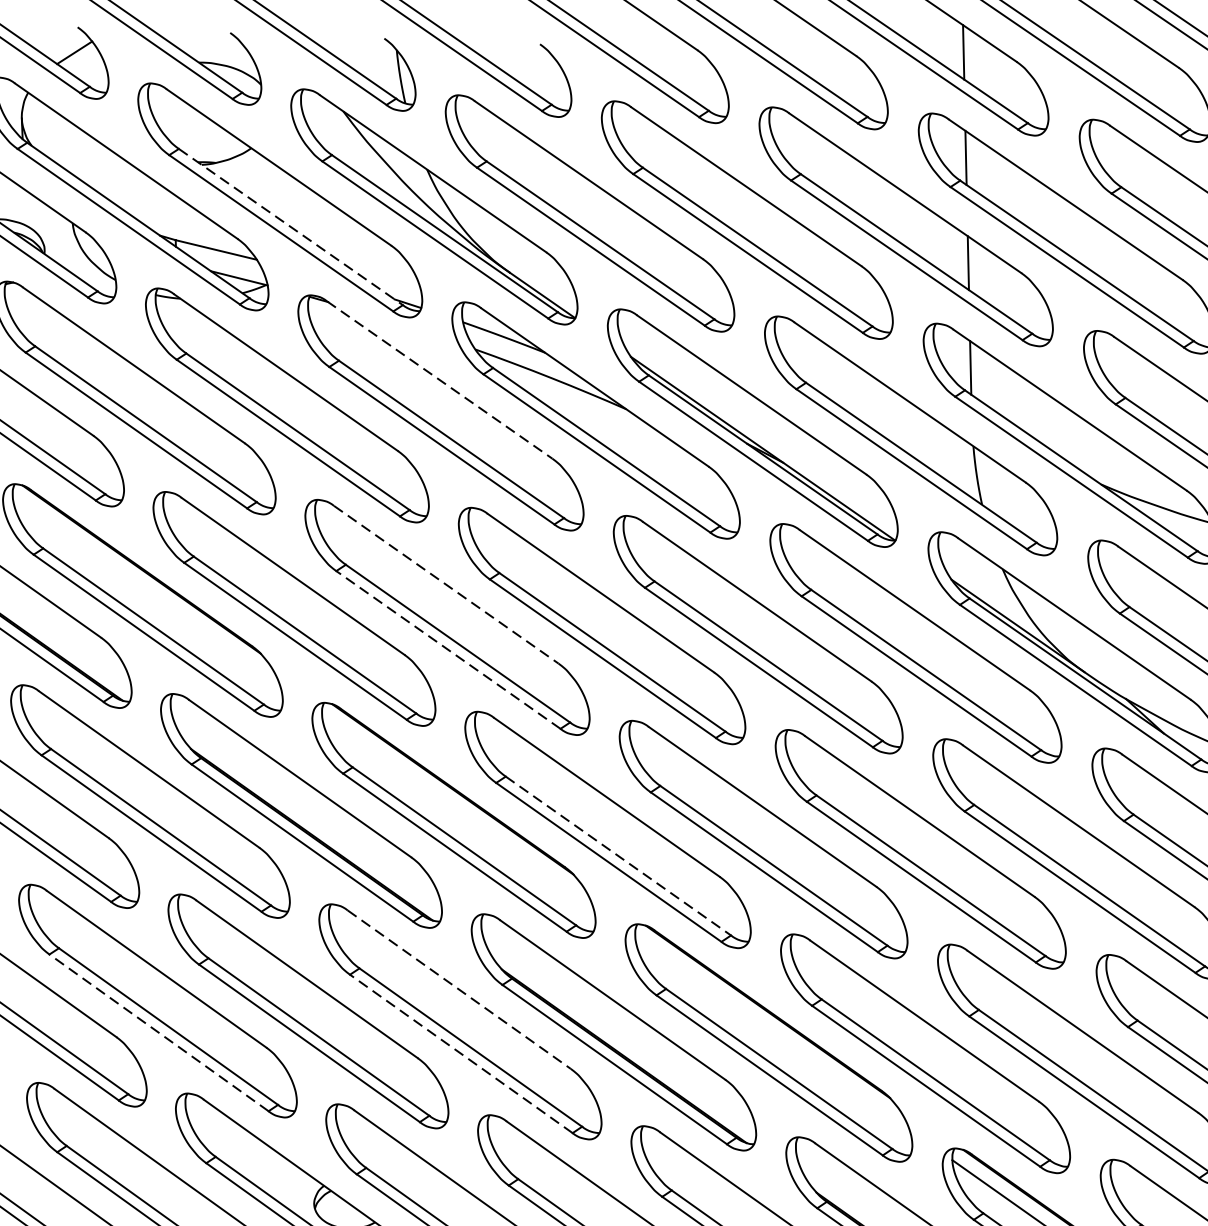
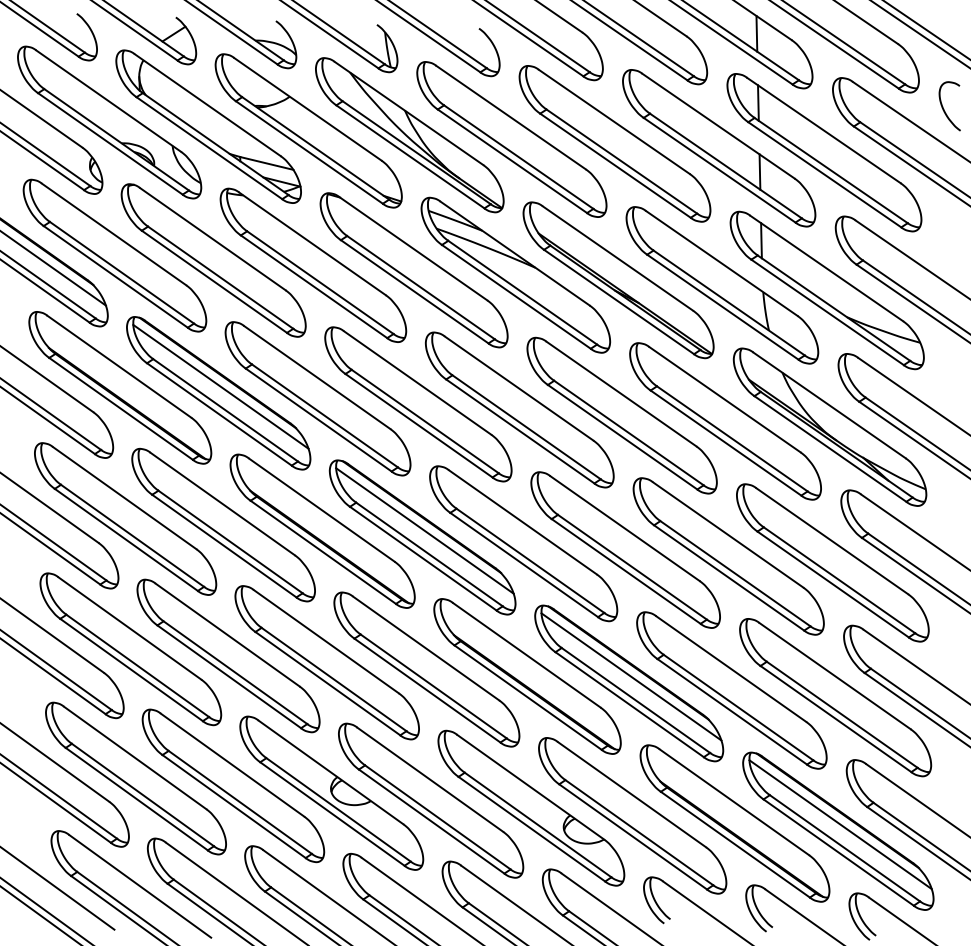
line: (290, 227) -> (315, 148), dashed -> solid
line: (440, 381) -> (413, 249), dashed -> solid
line: (446, 584) -> (417, 382), dashed -> solid
line: (145, 590) -> (220, 386), added
line: (449, 649) -> (419, 425), dashed -> solid
line: (456, 809) -> (424, 530), added
line: (618, 857) -> (530, 561), dashed -> solid
line: (459, 989) -> (426, 648), dashed -> solid
line: (157, 1032) -> (228, 676), dashed -> solid
line: (772, 1032) -> (631, 676), added
line: (461, 1053) -> (427, 690), dashed -> solid

